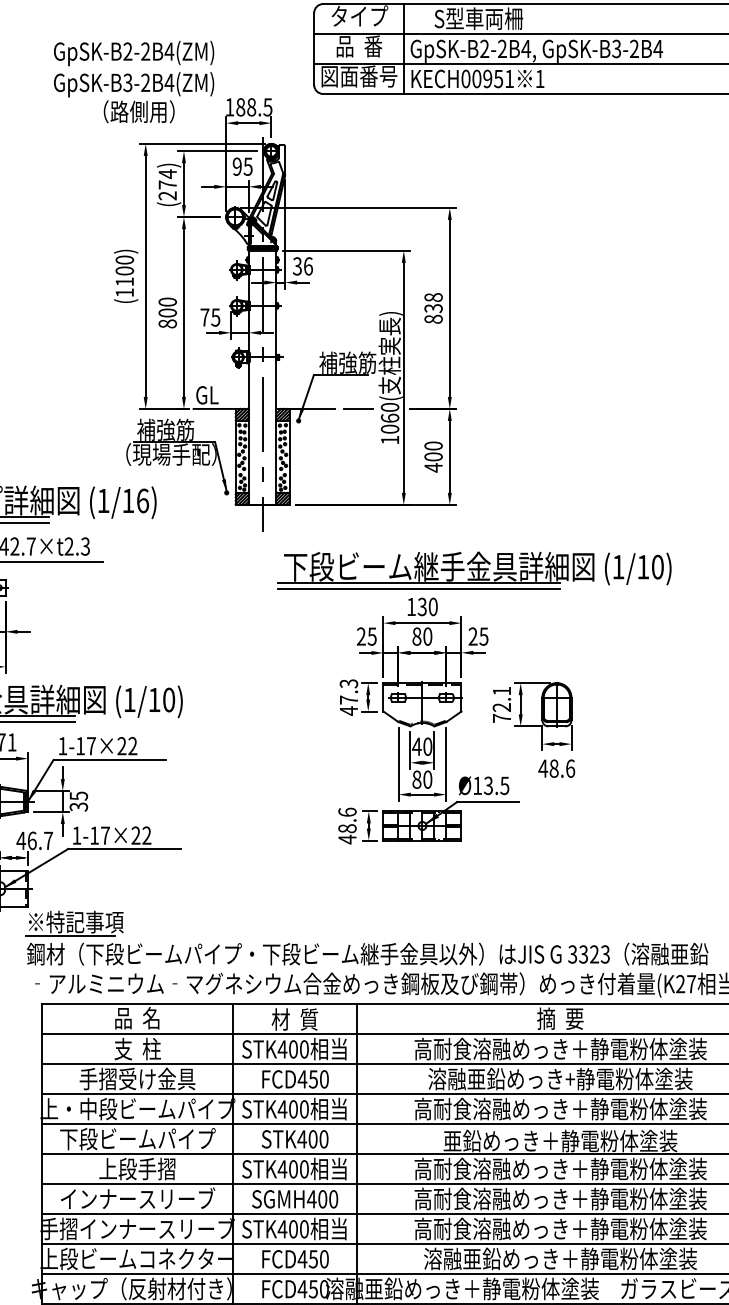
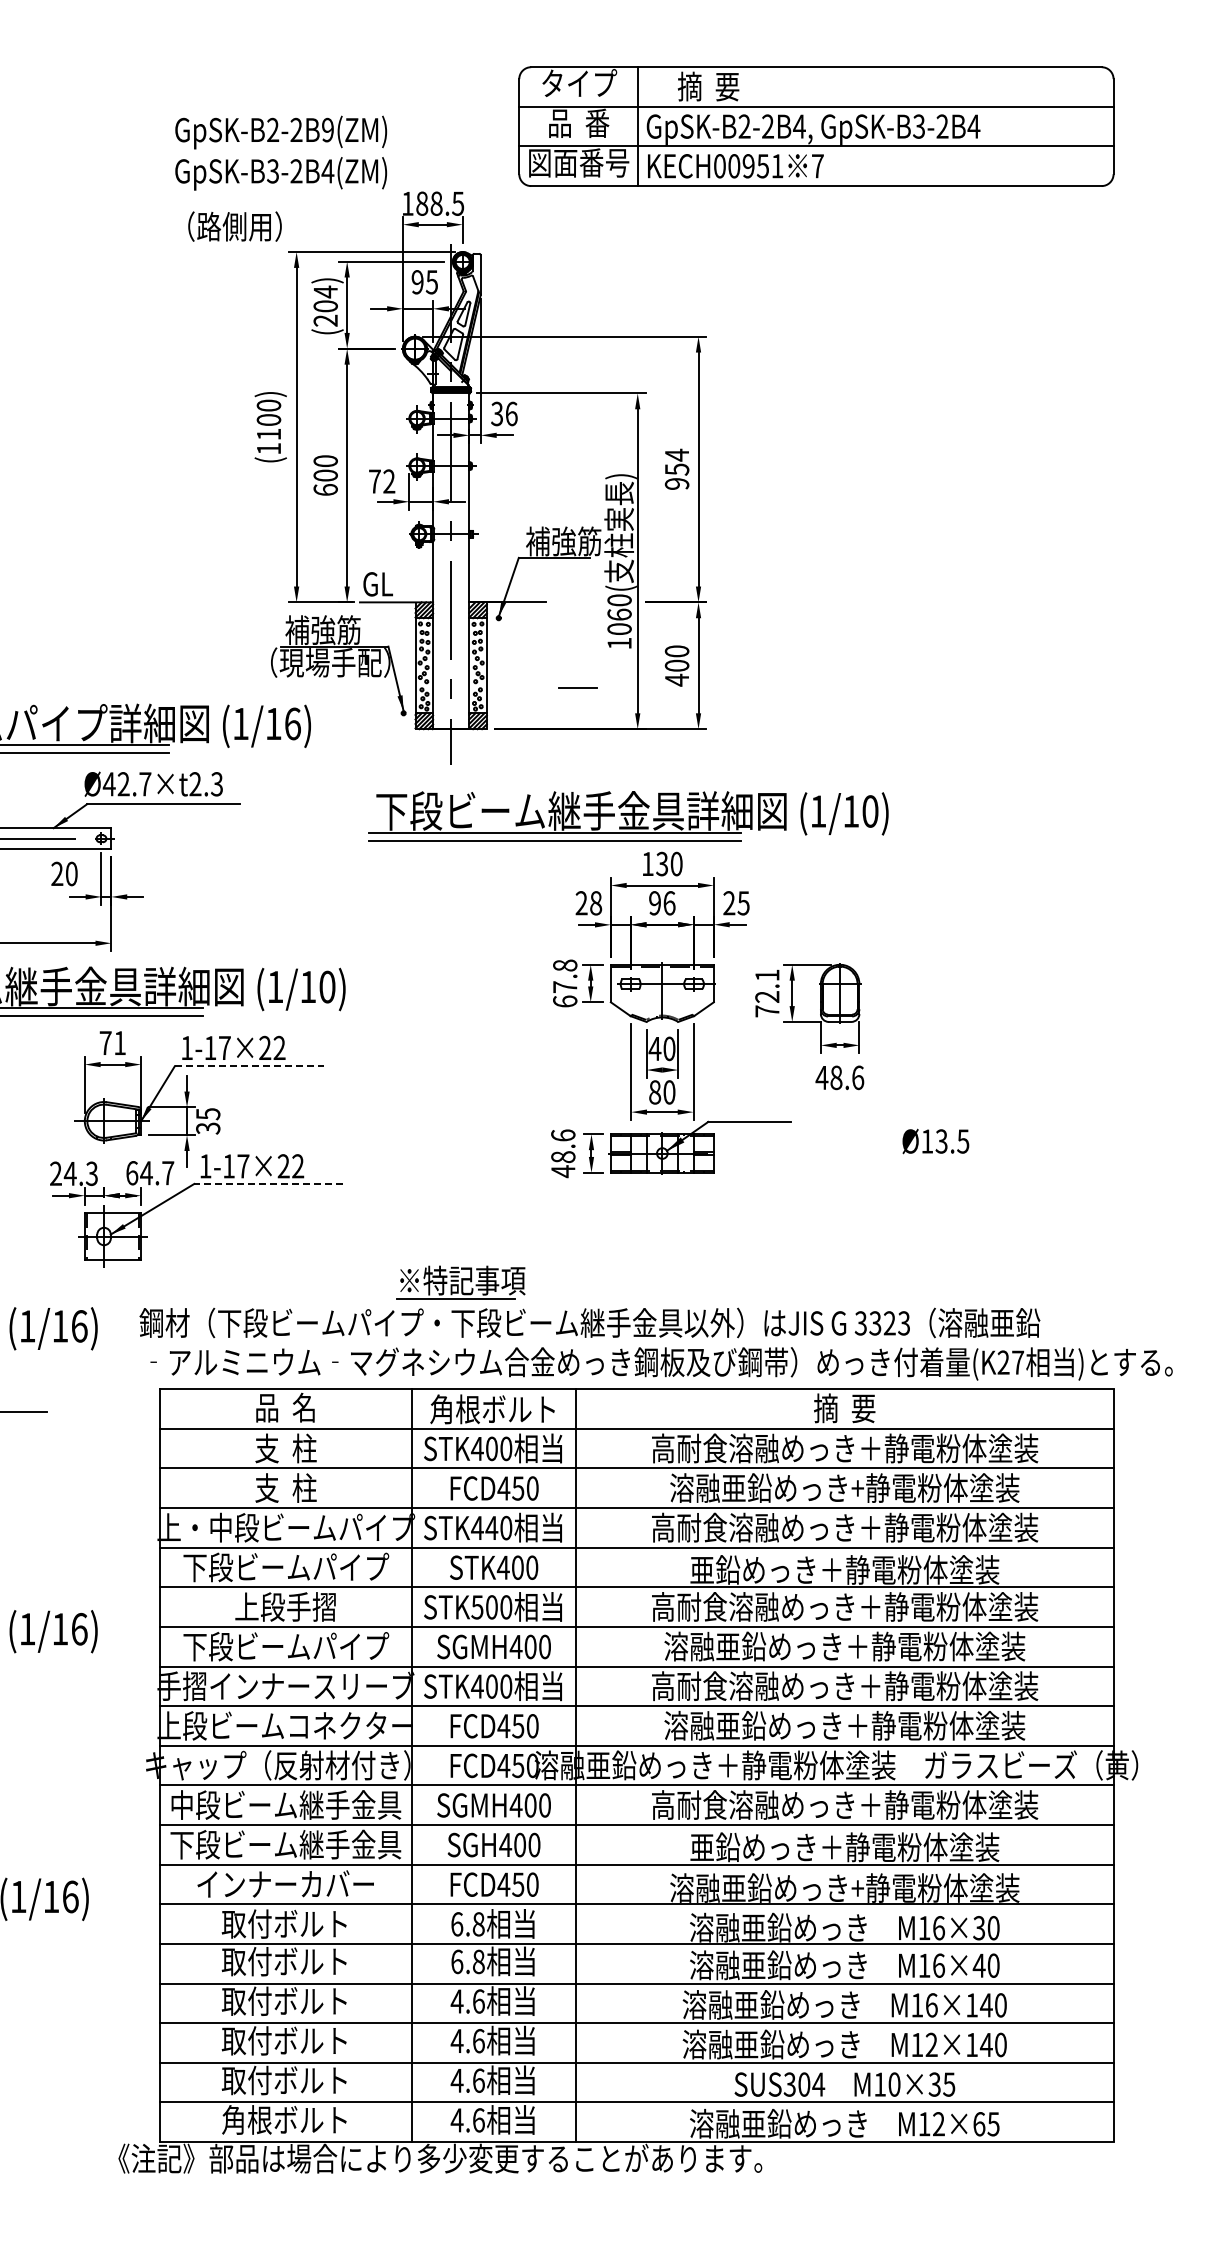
text: (478, 18) -> (736, 86), S型車両柵 -> 摘  要
text: (169, 51) -> (327, 129), GpSK-B2-2B4(ZM) -> GpSK-B2-2B9(ZM)
text: (539, 79) -> (817, 166), 1 -> 7
text: (138, 111) -> (234, 226), moved
text: (167, 185) -> (325, 306), (274) -> (204)
text: (433, 307) -> (676, 468), 838 -> 954
text: (216, 317) -> (389, 481), 75 -> 72
text: (167, 323) -> (325, 489), 800 -> 600
line: (358, 408) -> (577, 687), moved
part: (474, 570) -> (628, 816), moved
text: (371, 636) -> (595, 903), 25 -> 28
text: (422, 636) -> (662, 903), 80 -> 96
text: (349, 697) -> (565, 983), 47.3 -> 67.8
line: (110, 760) -> (249, 1066), solid -> dashed
text: (483, 785) -> (935, 1141), moved
text: (26, 841) -> (138, 1173), 46.7 -> 64.7
line: (124, 848) -> (268, 1183), solid -> dashed
part: (74, 923) -> (460, 1282), moved
text: (293, 1019) -> (492, 1409), 材  質 -> 角根ボルト
text: (137, 1078) -> (285, 1487), 手摺受け金具 -> 支  柱
text: (293, 1108) -> (491, 1527), STK400 -> STK440
text: (282, 1169) -> (477, 1607), STK400 -> STK500
text: (138, 1198) -> (286, 1646), インナースリーブ -> 下段ビームパイプ
text: (561, 1198) -> (845, 1646), 高耐食溶融めっき＋静電粉体塗装 -> 溶融亜鉛めっき＋静電粉体塗装

